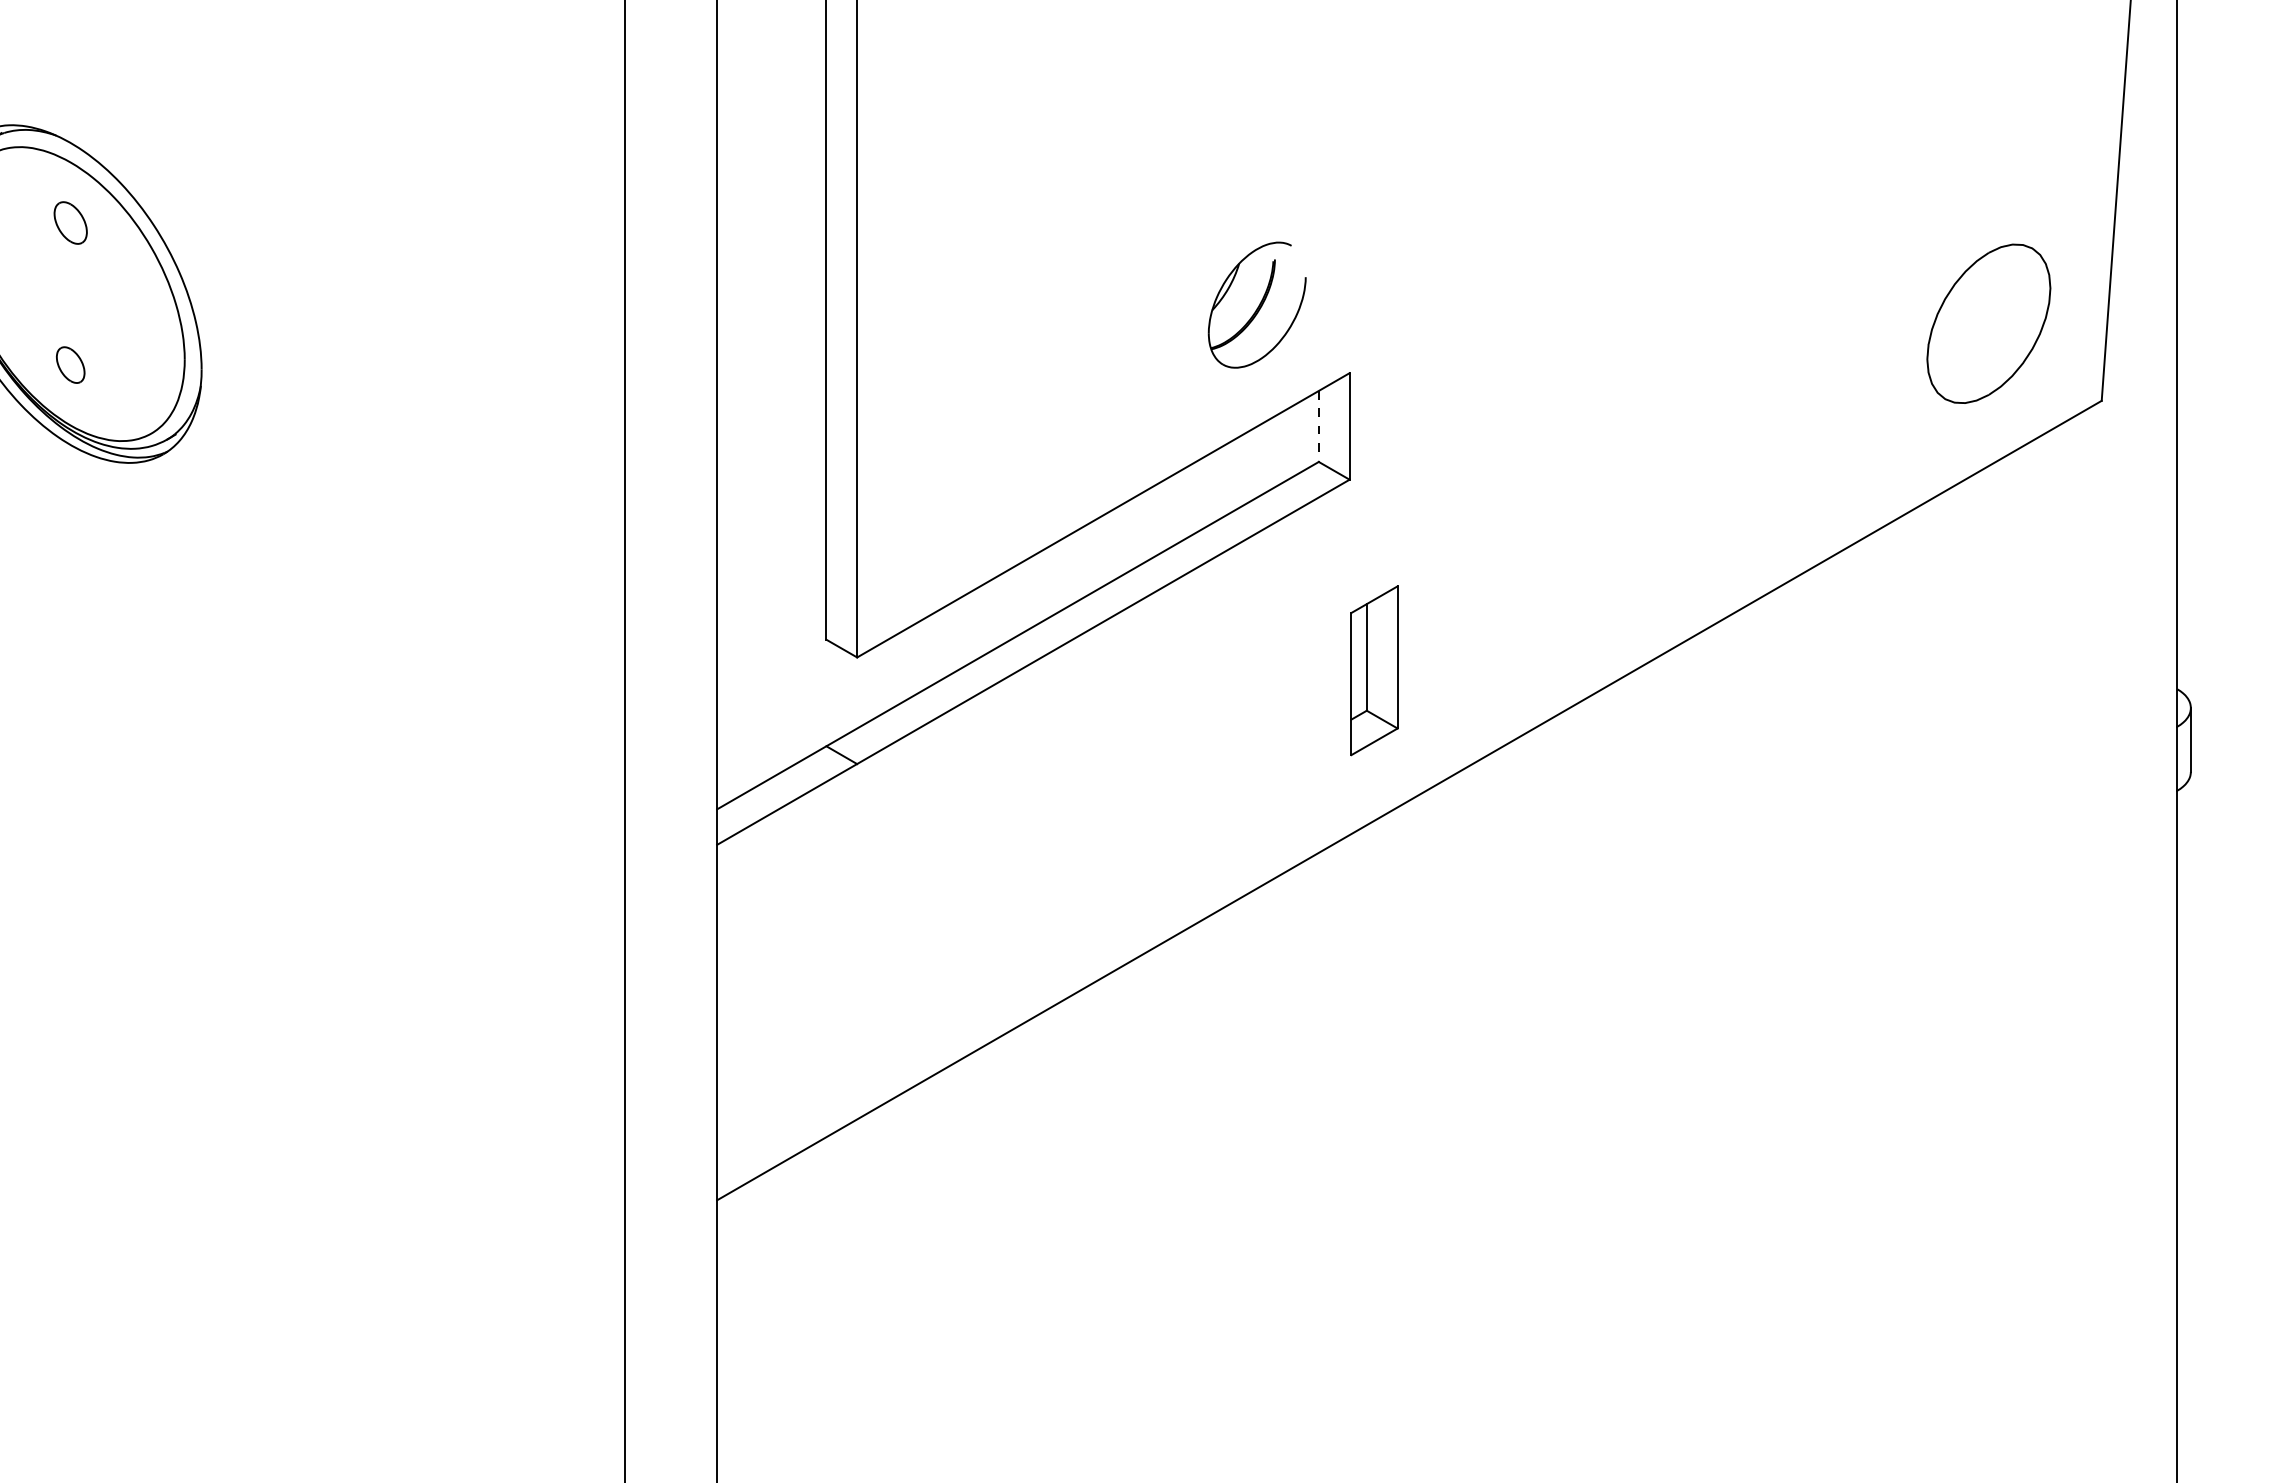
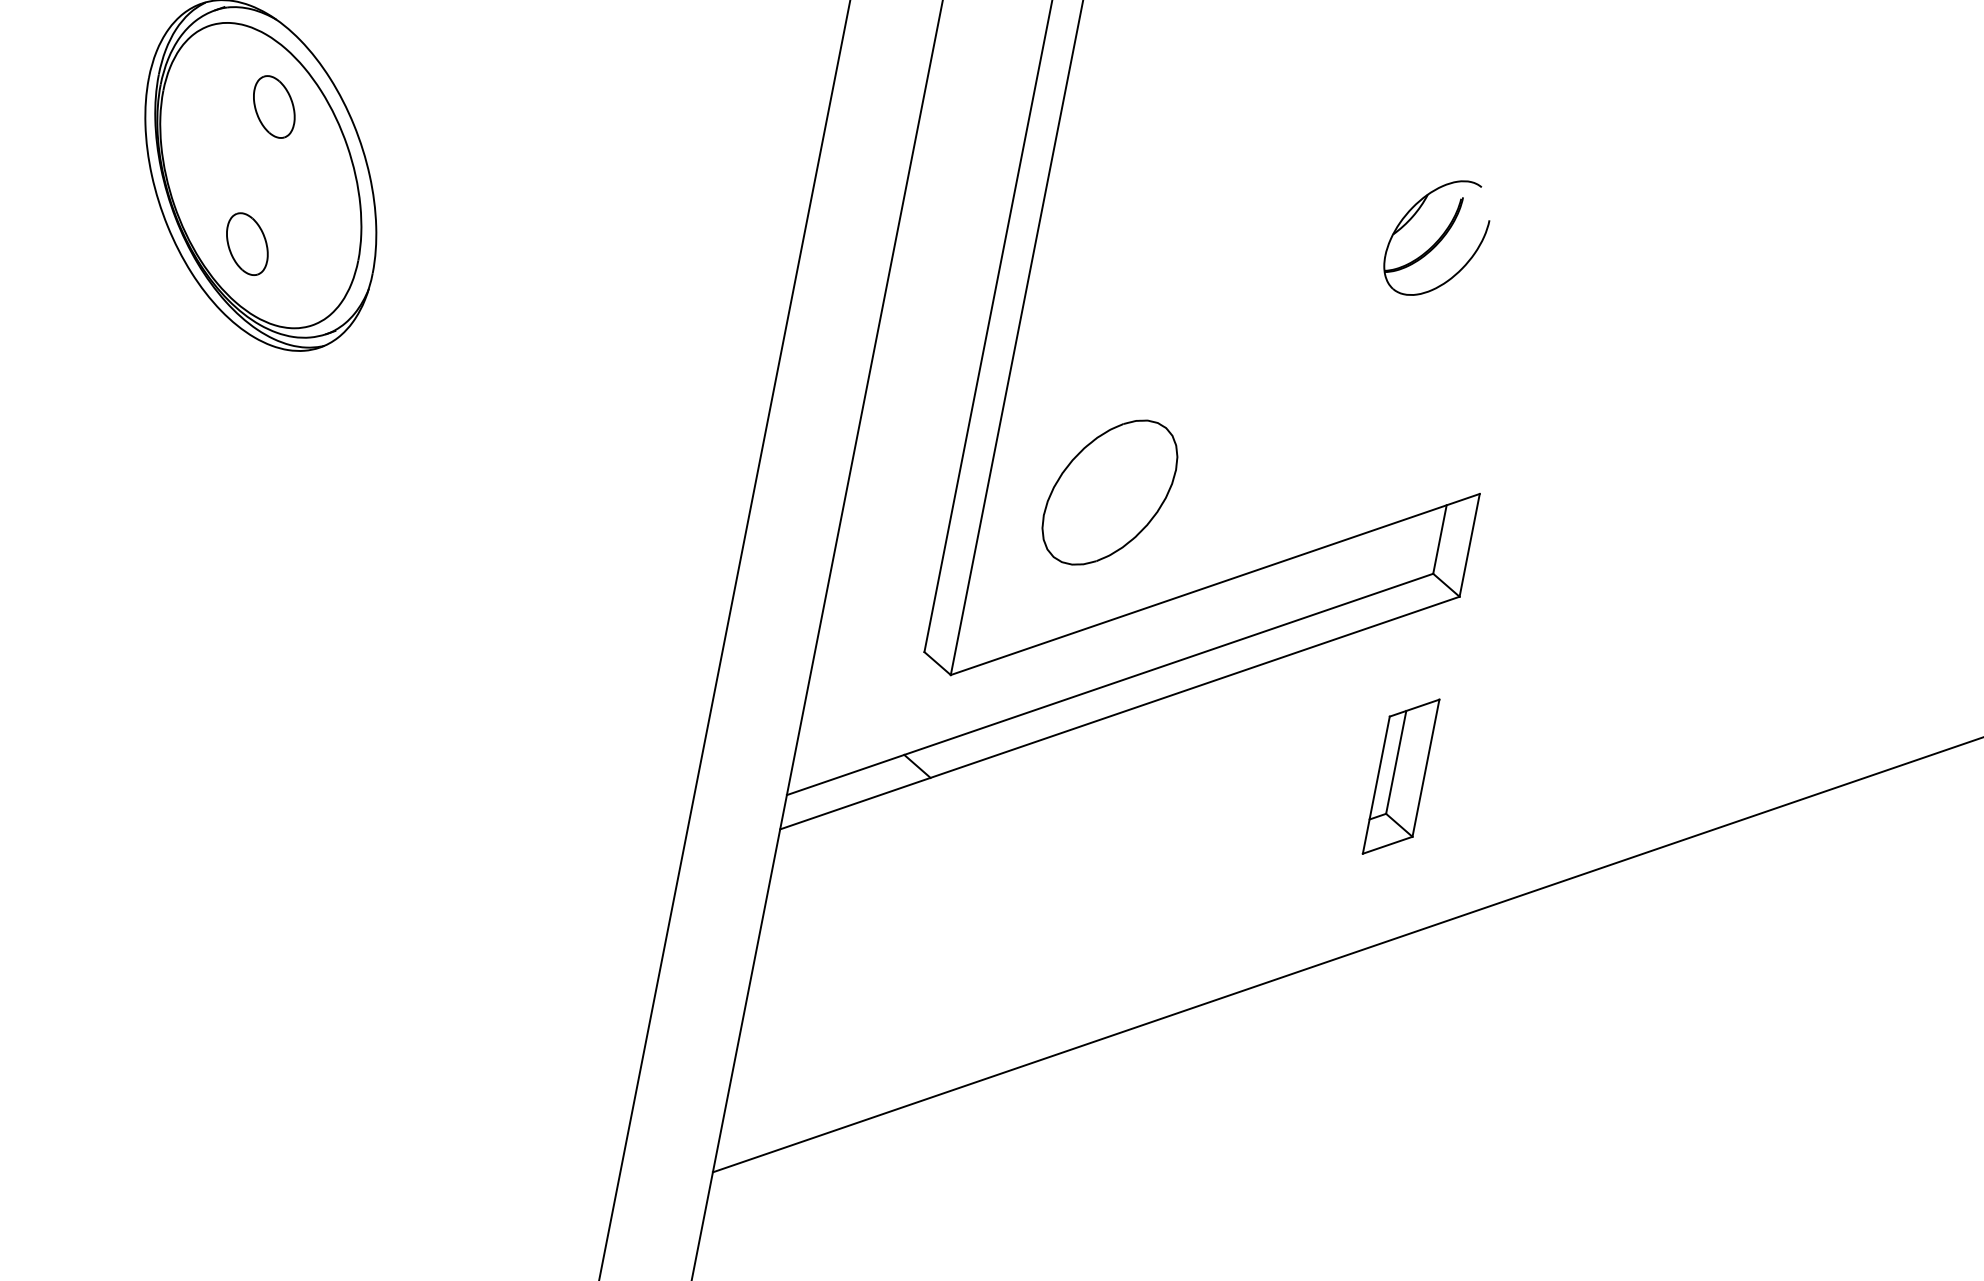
part: (70, 222) -> (274, 106), size x1.43
part: (1256, 304) -> (1436, 237), moved
part: (70, 364) -> (247, 243), size x1.67
line: (1318, 426) -> (1439, 539), dashed -> solid
part: (979, 444) -> (1109, 492), added
part: (1374, 670) -> (1401, 776), moved

